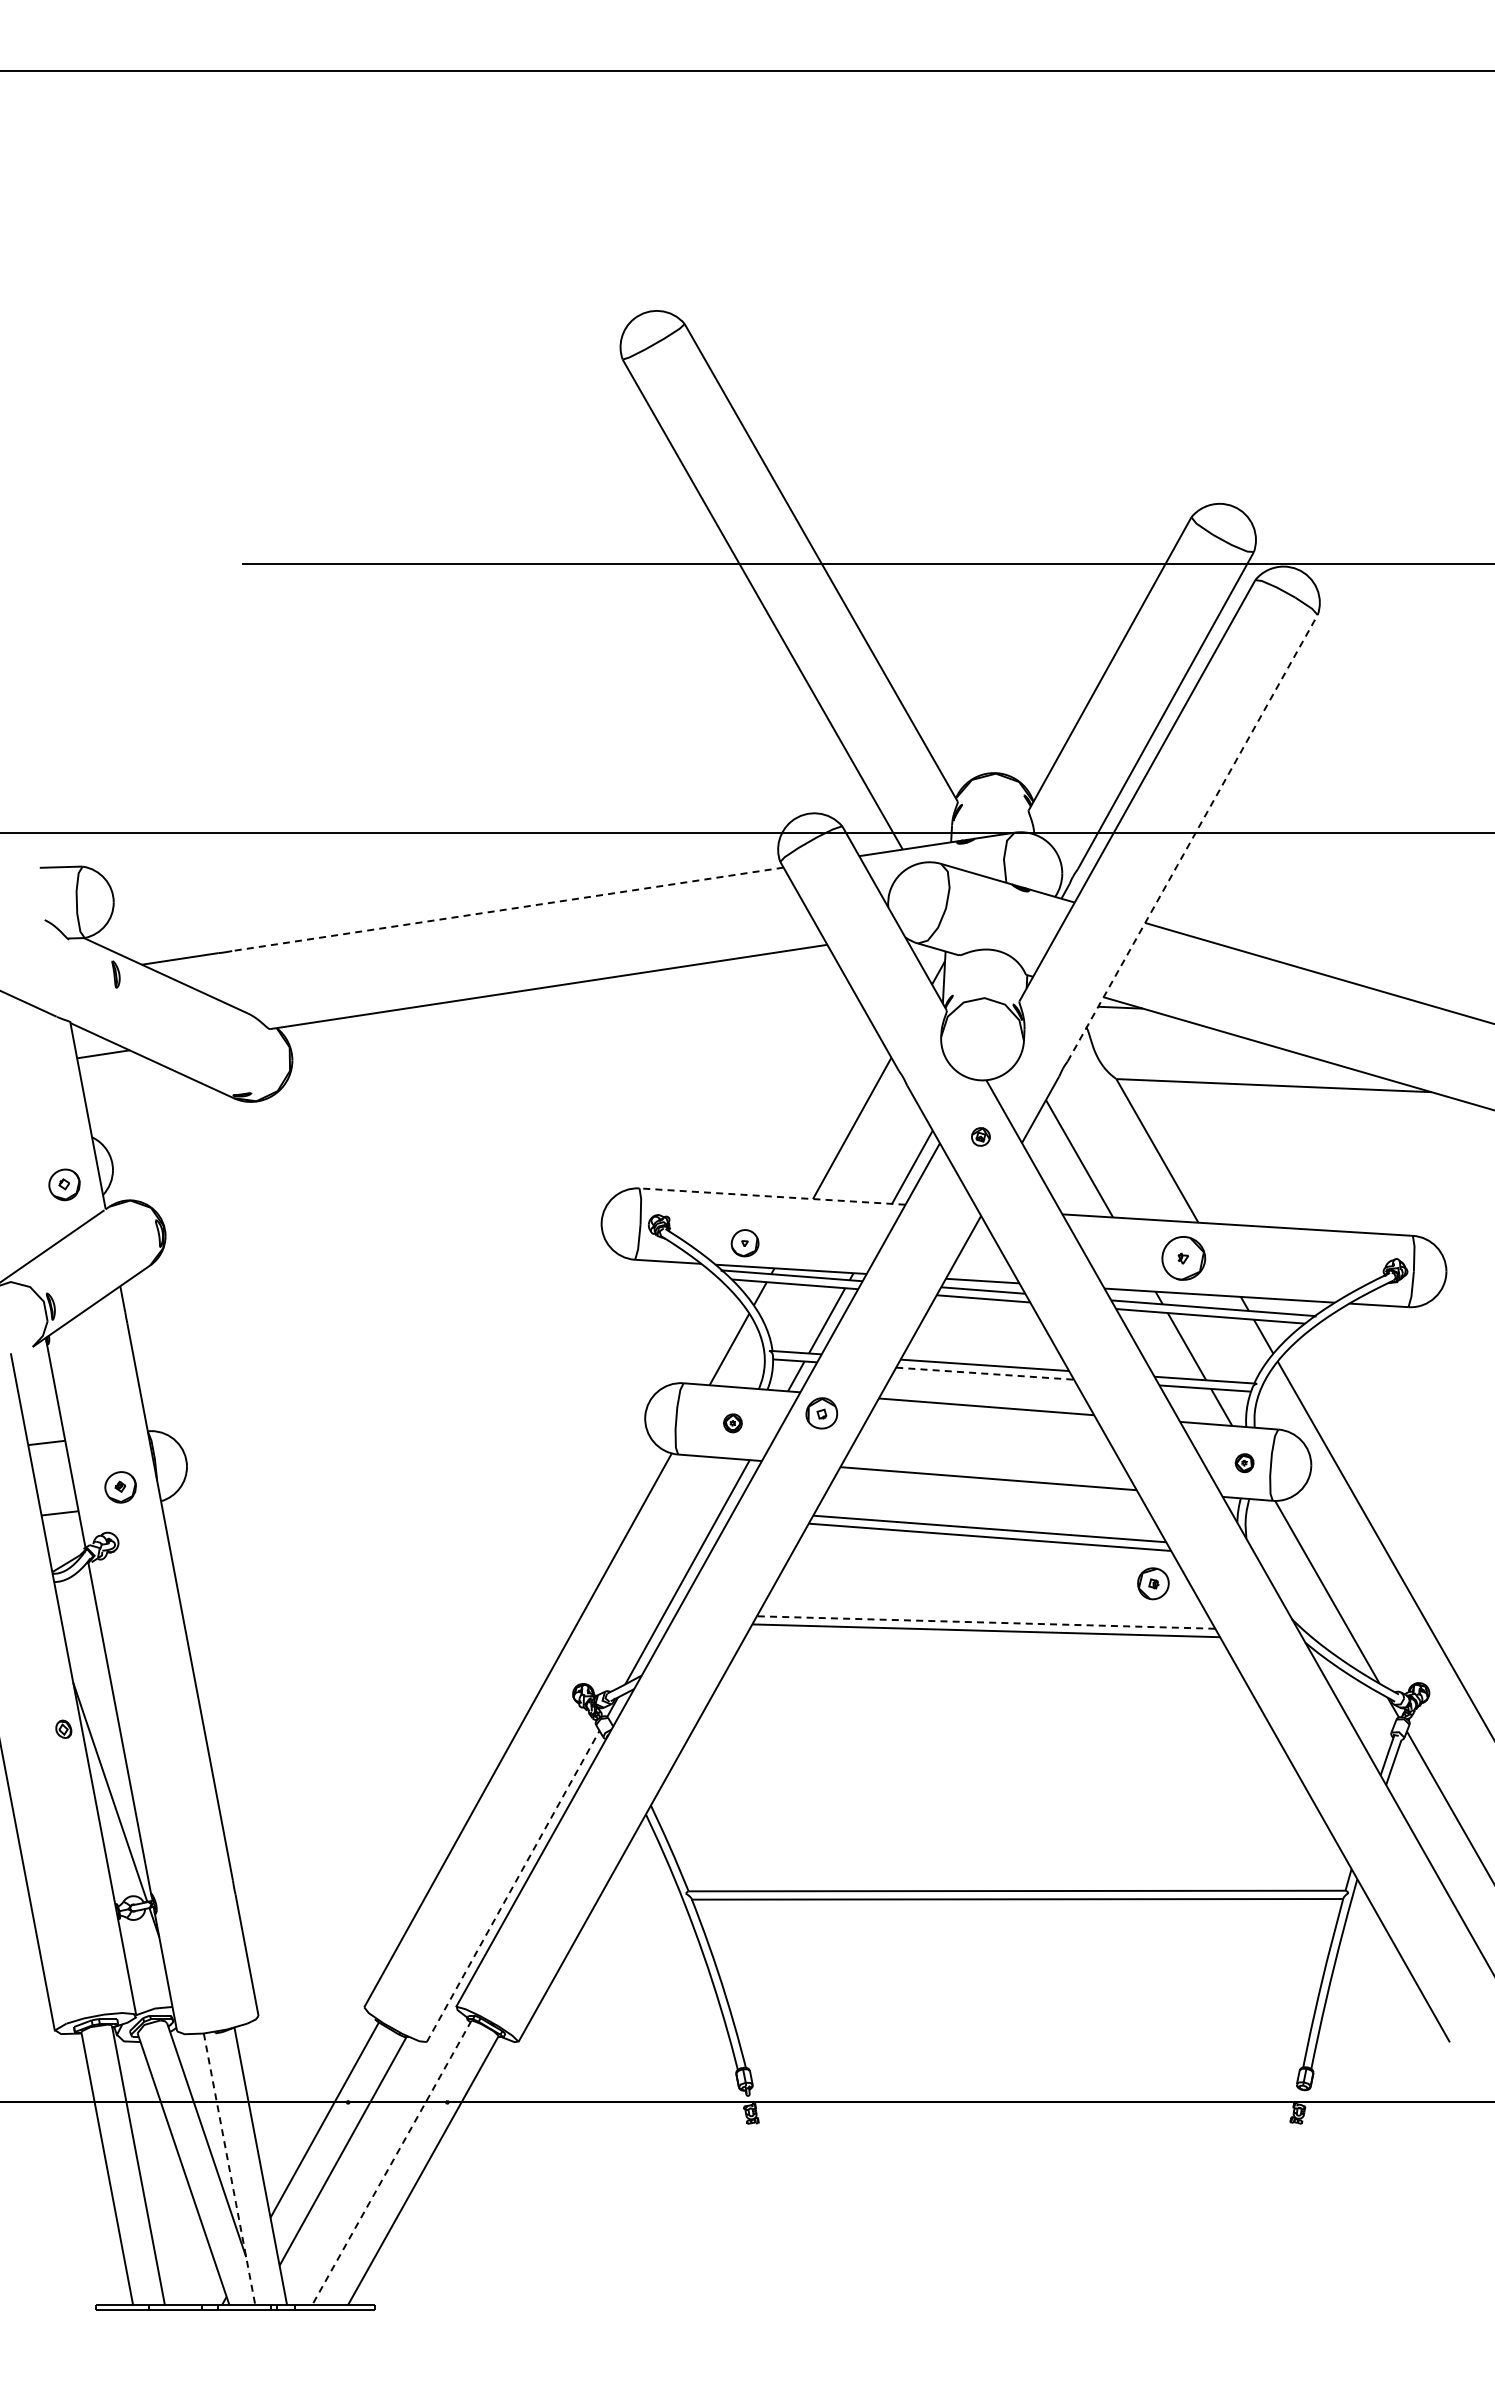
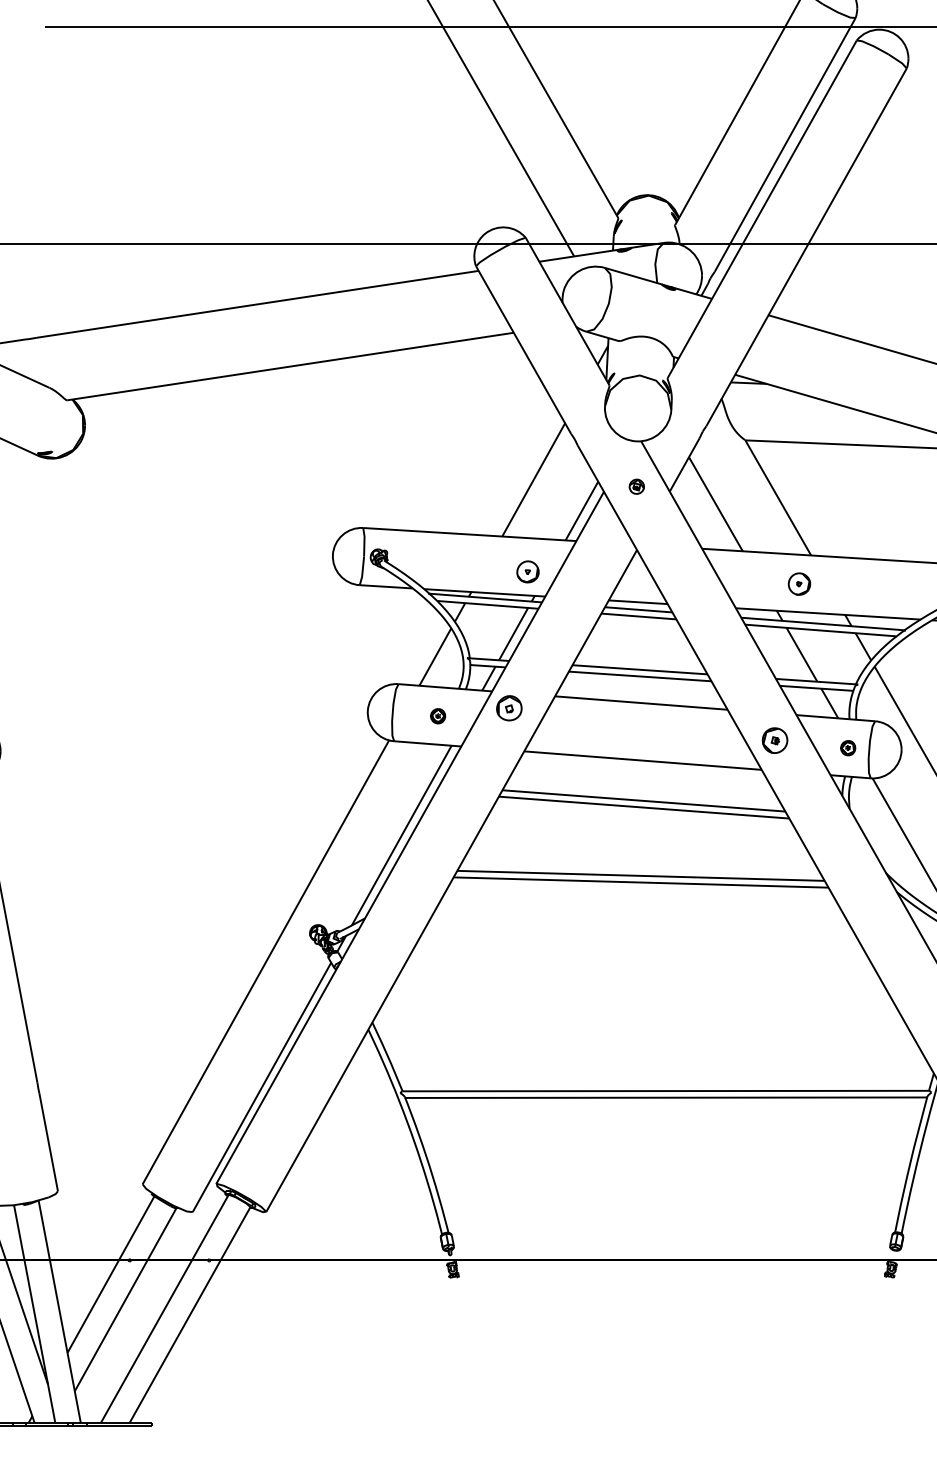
line: (1192, 838) -> (806, 247), dashed -> solid
line: (507, 909) -> (257, 304), dashed -> solid
line: (772, 1196) -> (469, 534), dashed -> solid
part: (744, 1243) -> (527, 572), moved
part: (1183, 1258) -> (799, 584), size x0.62
line: (985, 1373) -> (640, 676), dashed -> solid
part: (1153, 1583) -> (775, 740), moved
line: (985, 1622) -> (640, 875), dashed -> solid
line: (513, 1886) -> (262, 1087), dashed -> solid
line: (391, 2163) -> (164, 1309), dashed -> solid
line: (229, 2169) -> (34, 1314), dashed -> solid

